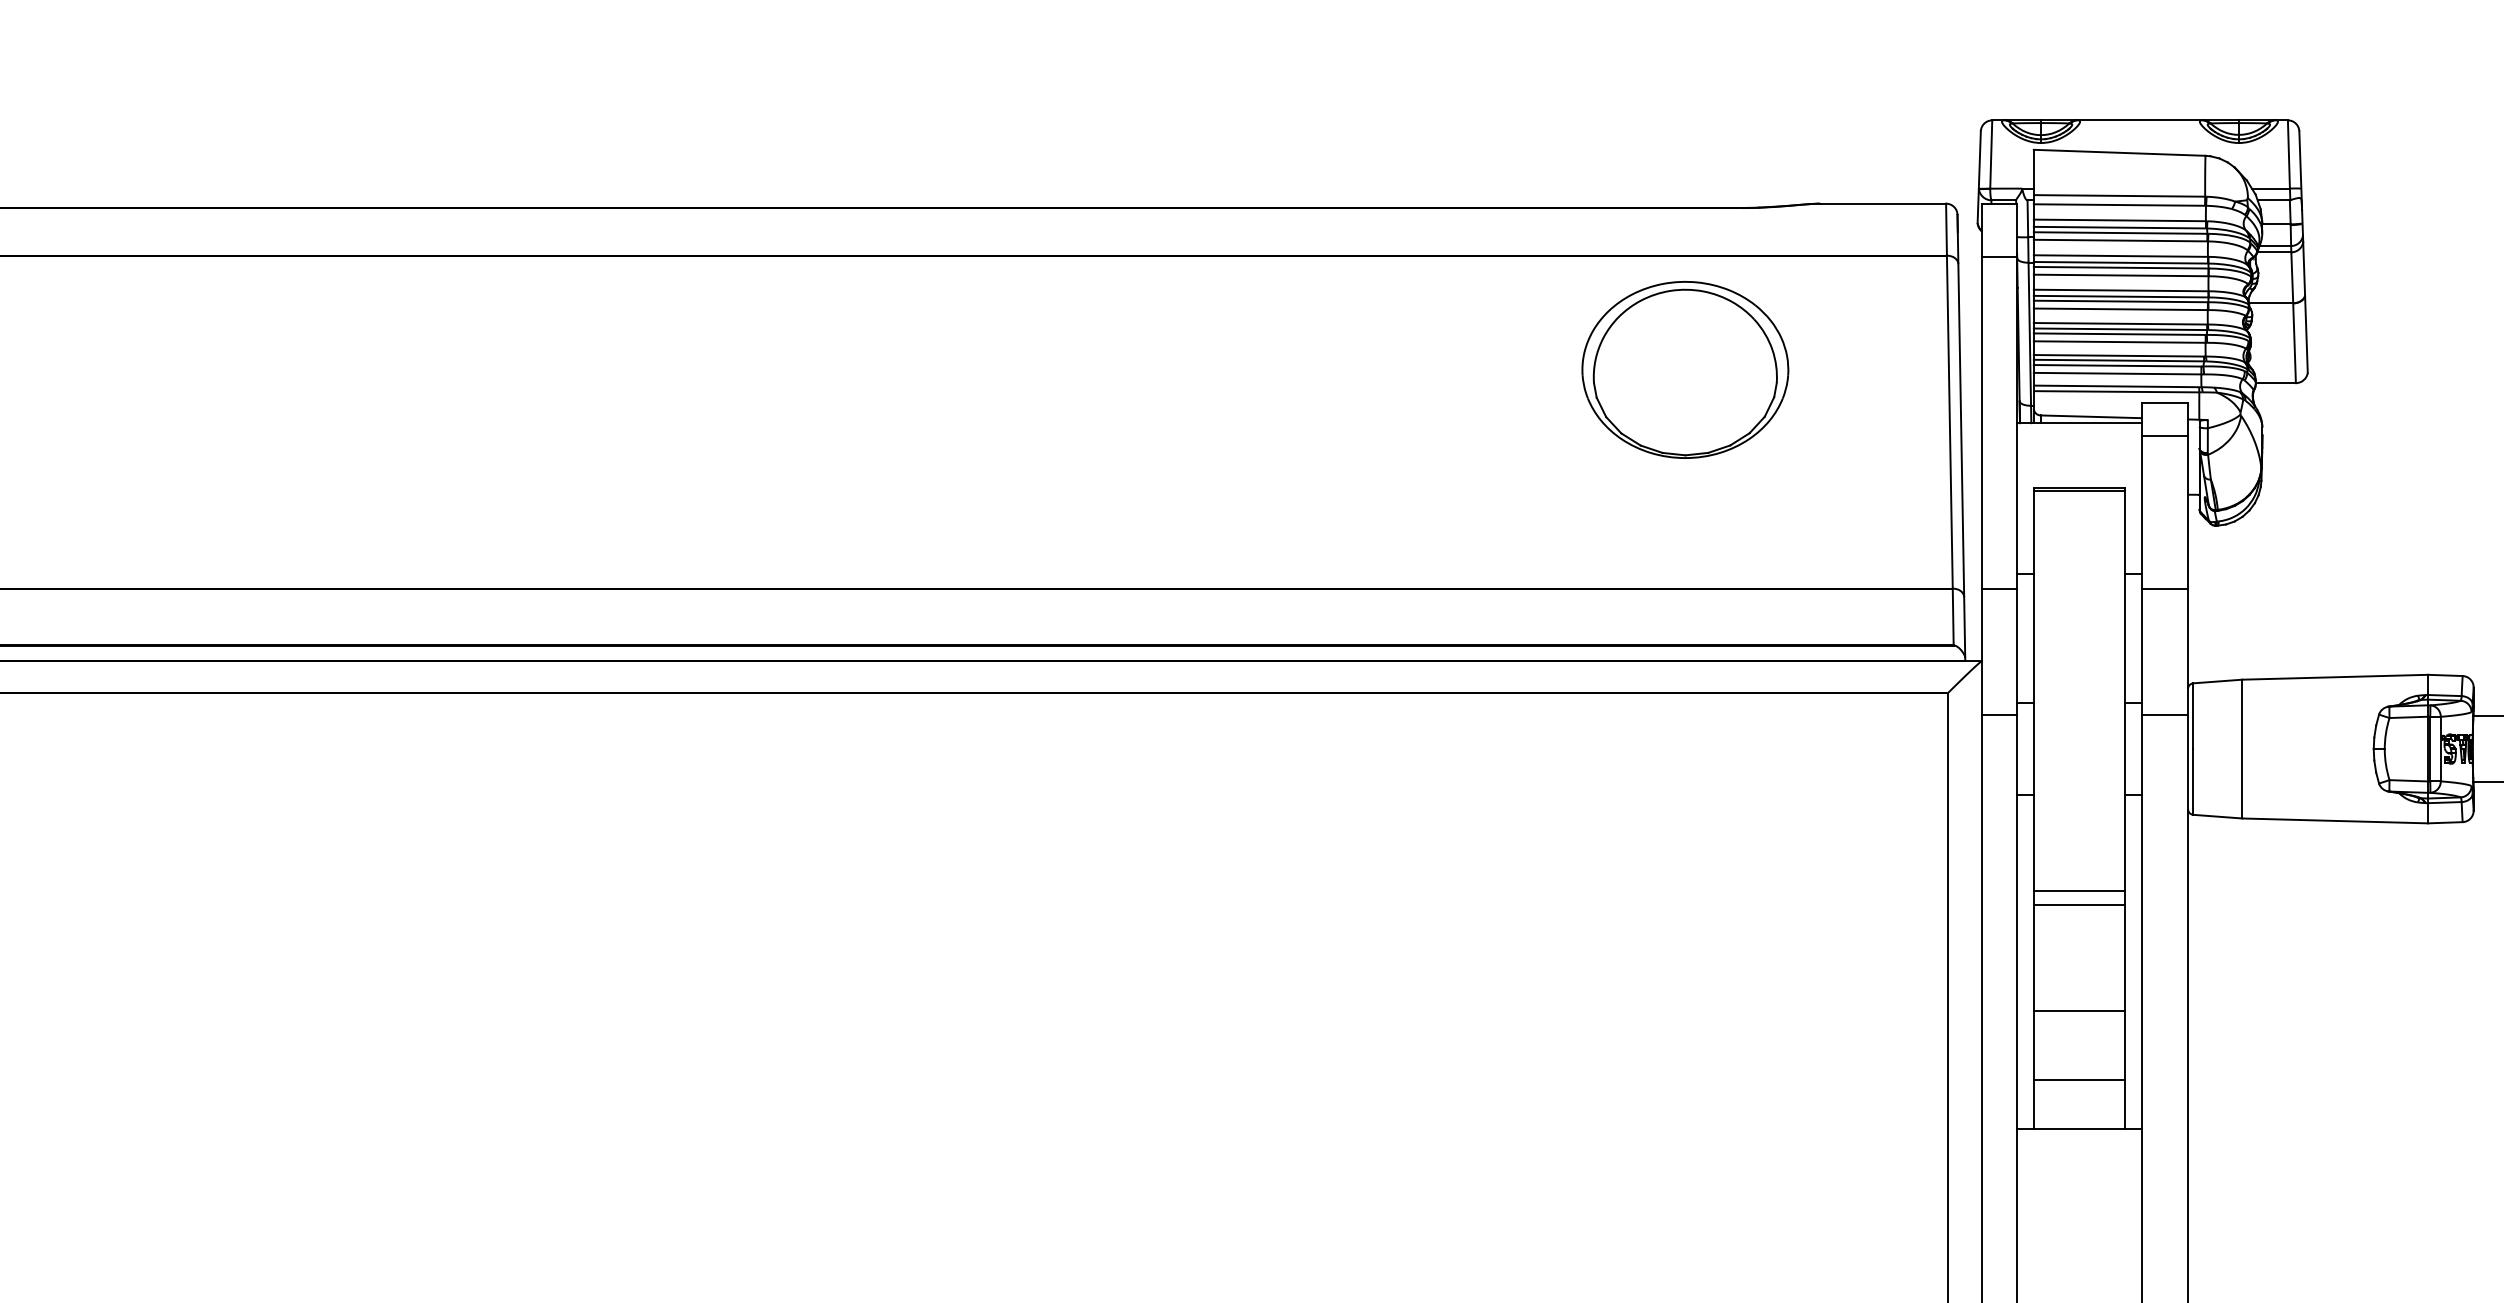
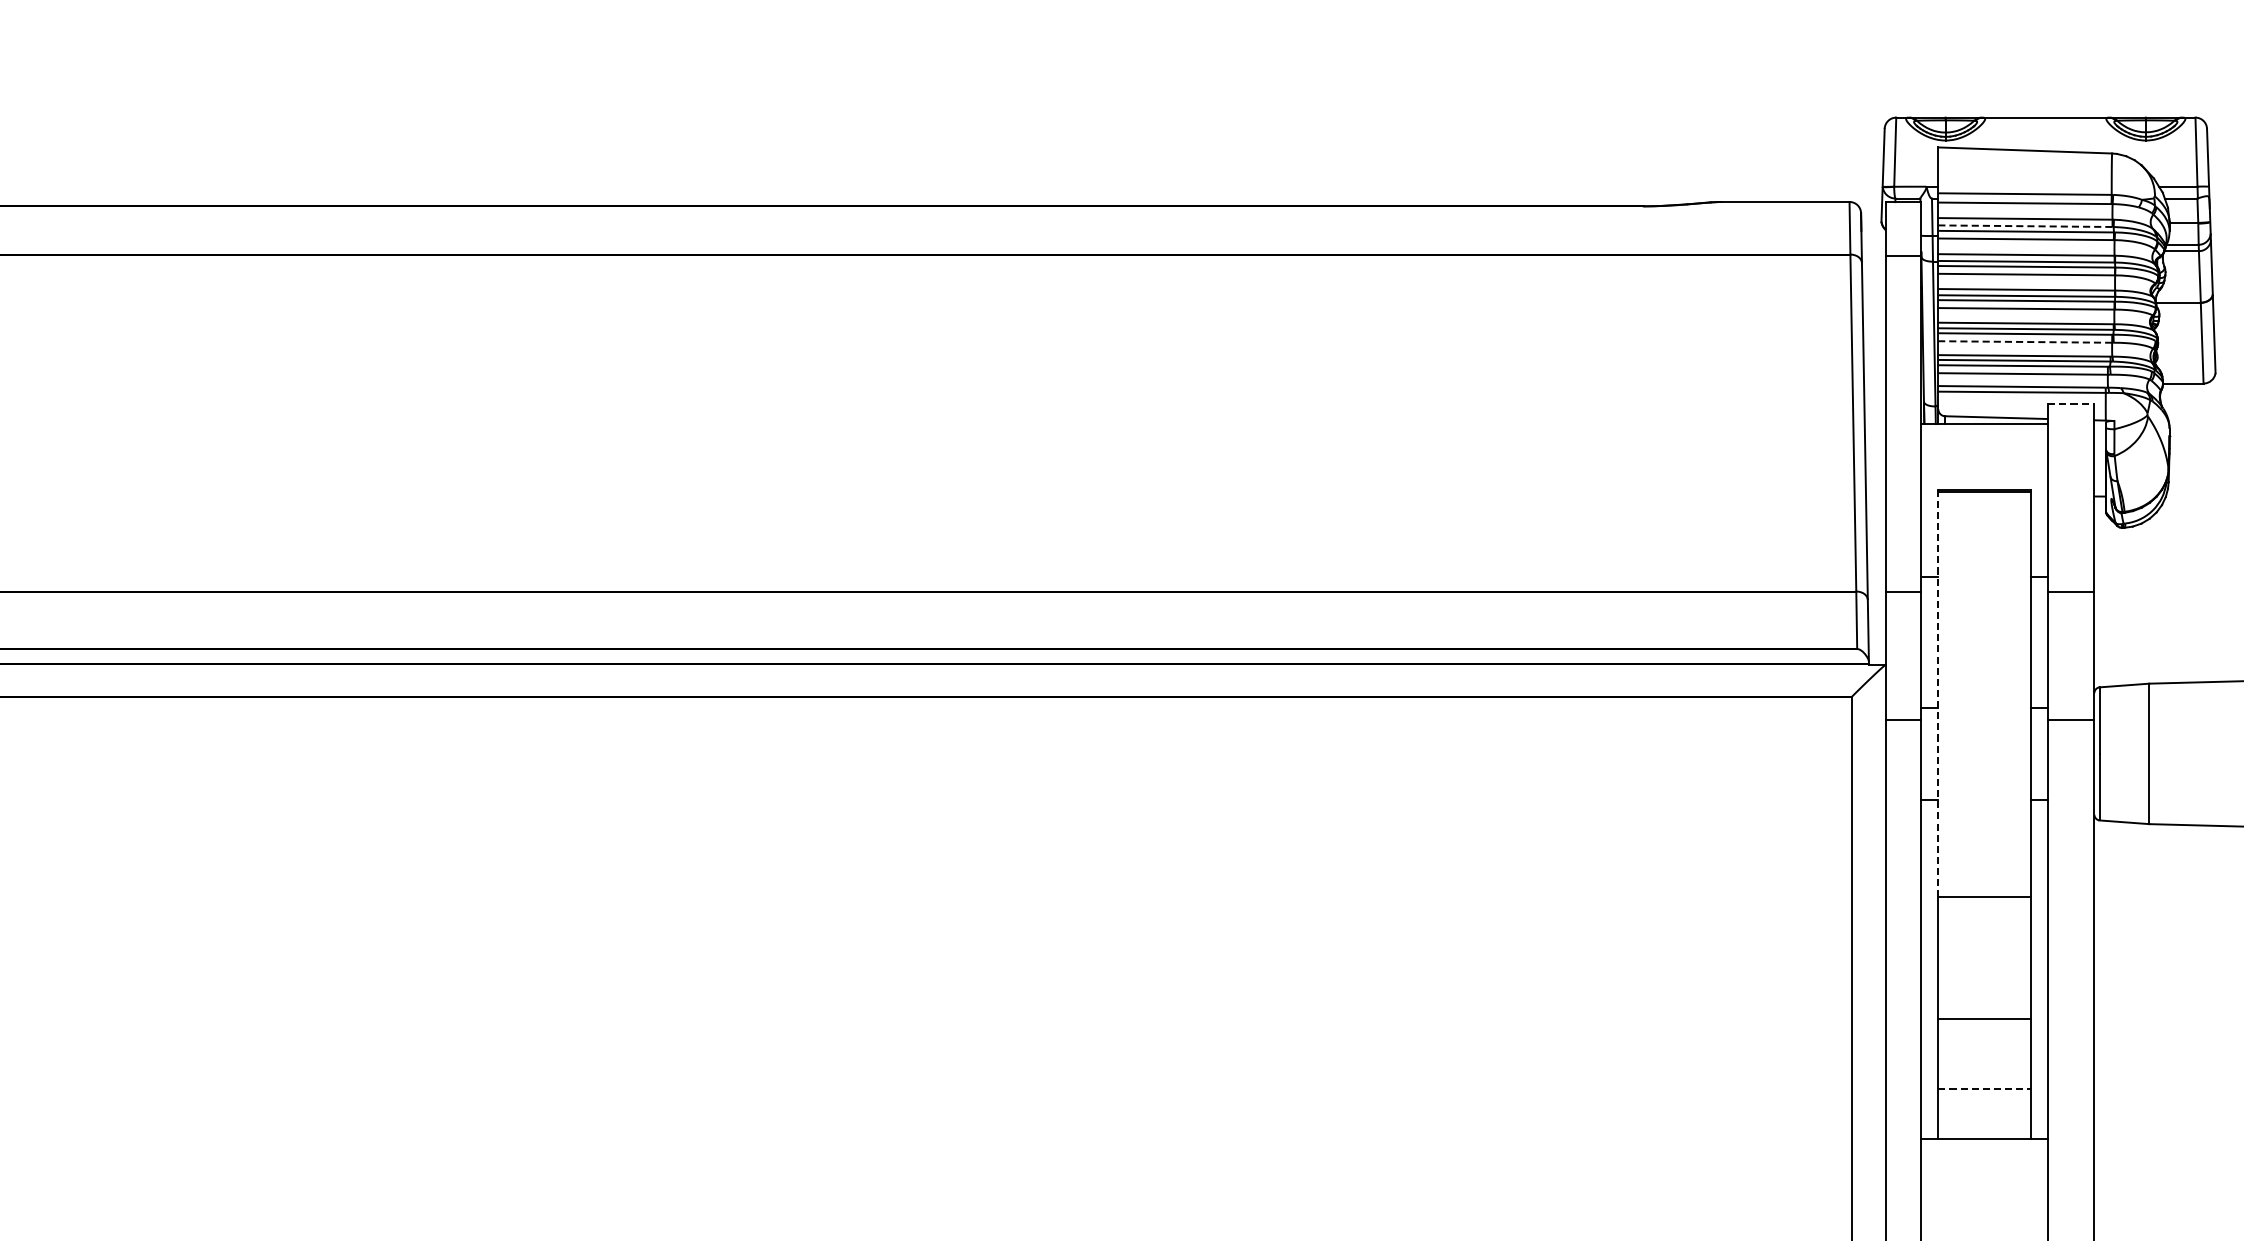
line: (2120, 227) -> (2026, 226), solid -> dashed
line: (2119, 342) -> (2025, 342), solid -> dashed
part: (1685, 369) -> (1585, 369), removed
line: (2165, 403) -> (2071, 404), solid -> dashed
line: (2165, 435) -> (2071, 436), removed
line: (2033, 689) -> (1937, 693), solid -> dashed
line: (2079, 905) -> (1984, 912), removed
line: (2079, 1080) -> (1984, 1089), solid -> dashed

